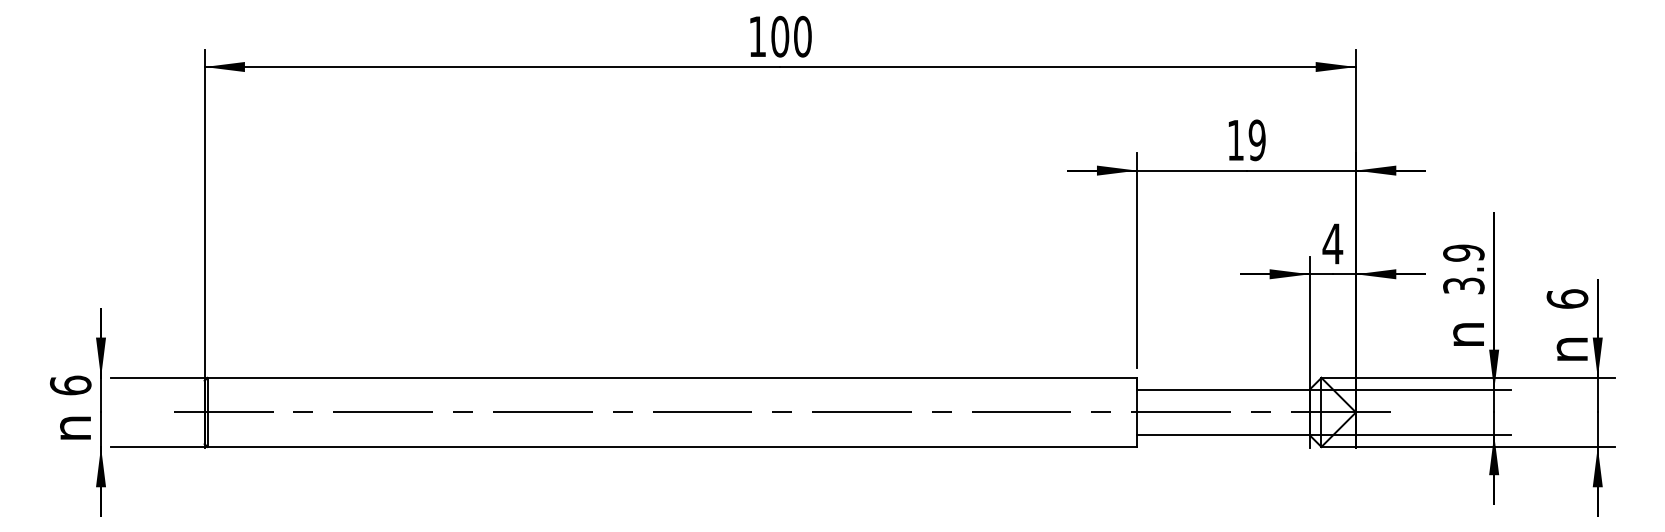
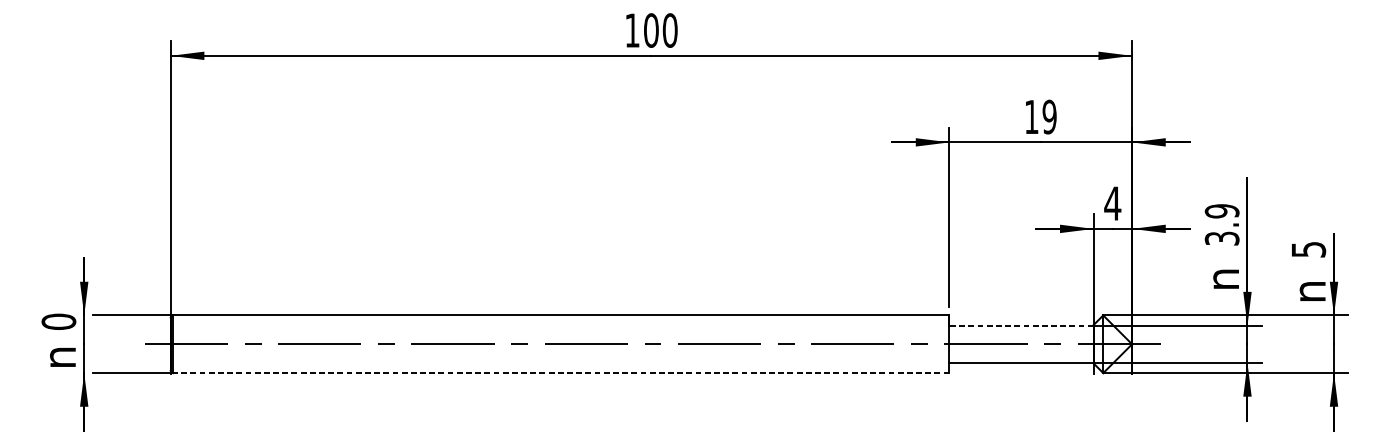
text: (1567, 298) -> (1308, 249), 6 -> 5
text: (70, 385) -> (58, 321), 6 -> 0
line: (1223, 389) -> (1021, 325), solid -> dashed
line: (672, 446) -> (561, 372), solid -> dashed

